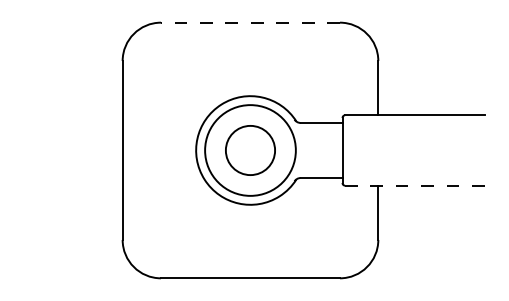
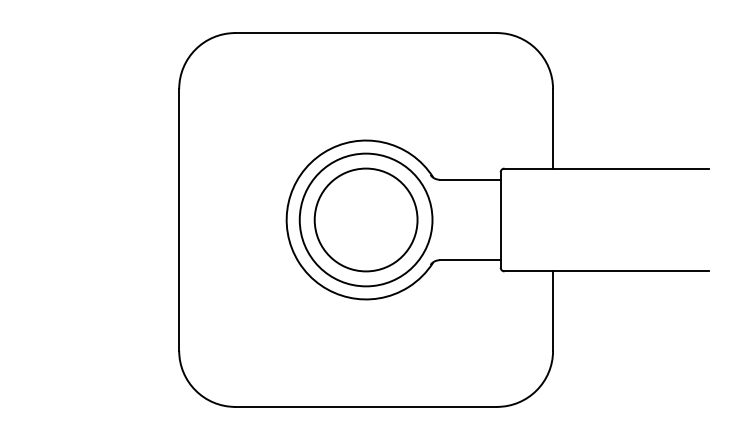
line: (249, 22) -> (364, 32), dashed -> solid
circle: (250, 150) -> (366, 220), size x1.43
line: (414, 185) -> (605, 271), dashed -> solid

